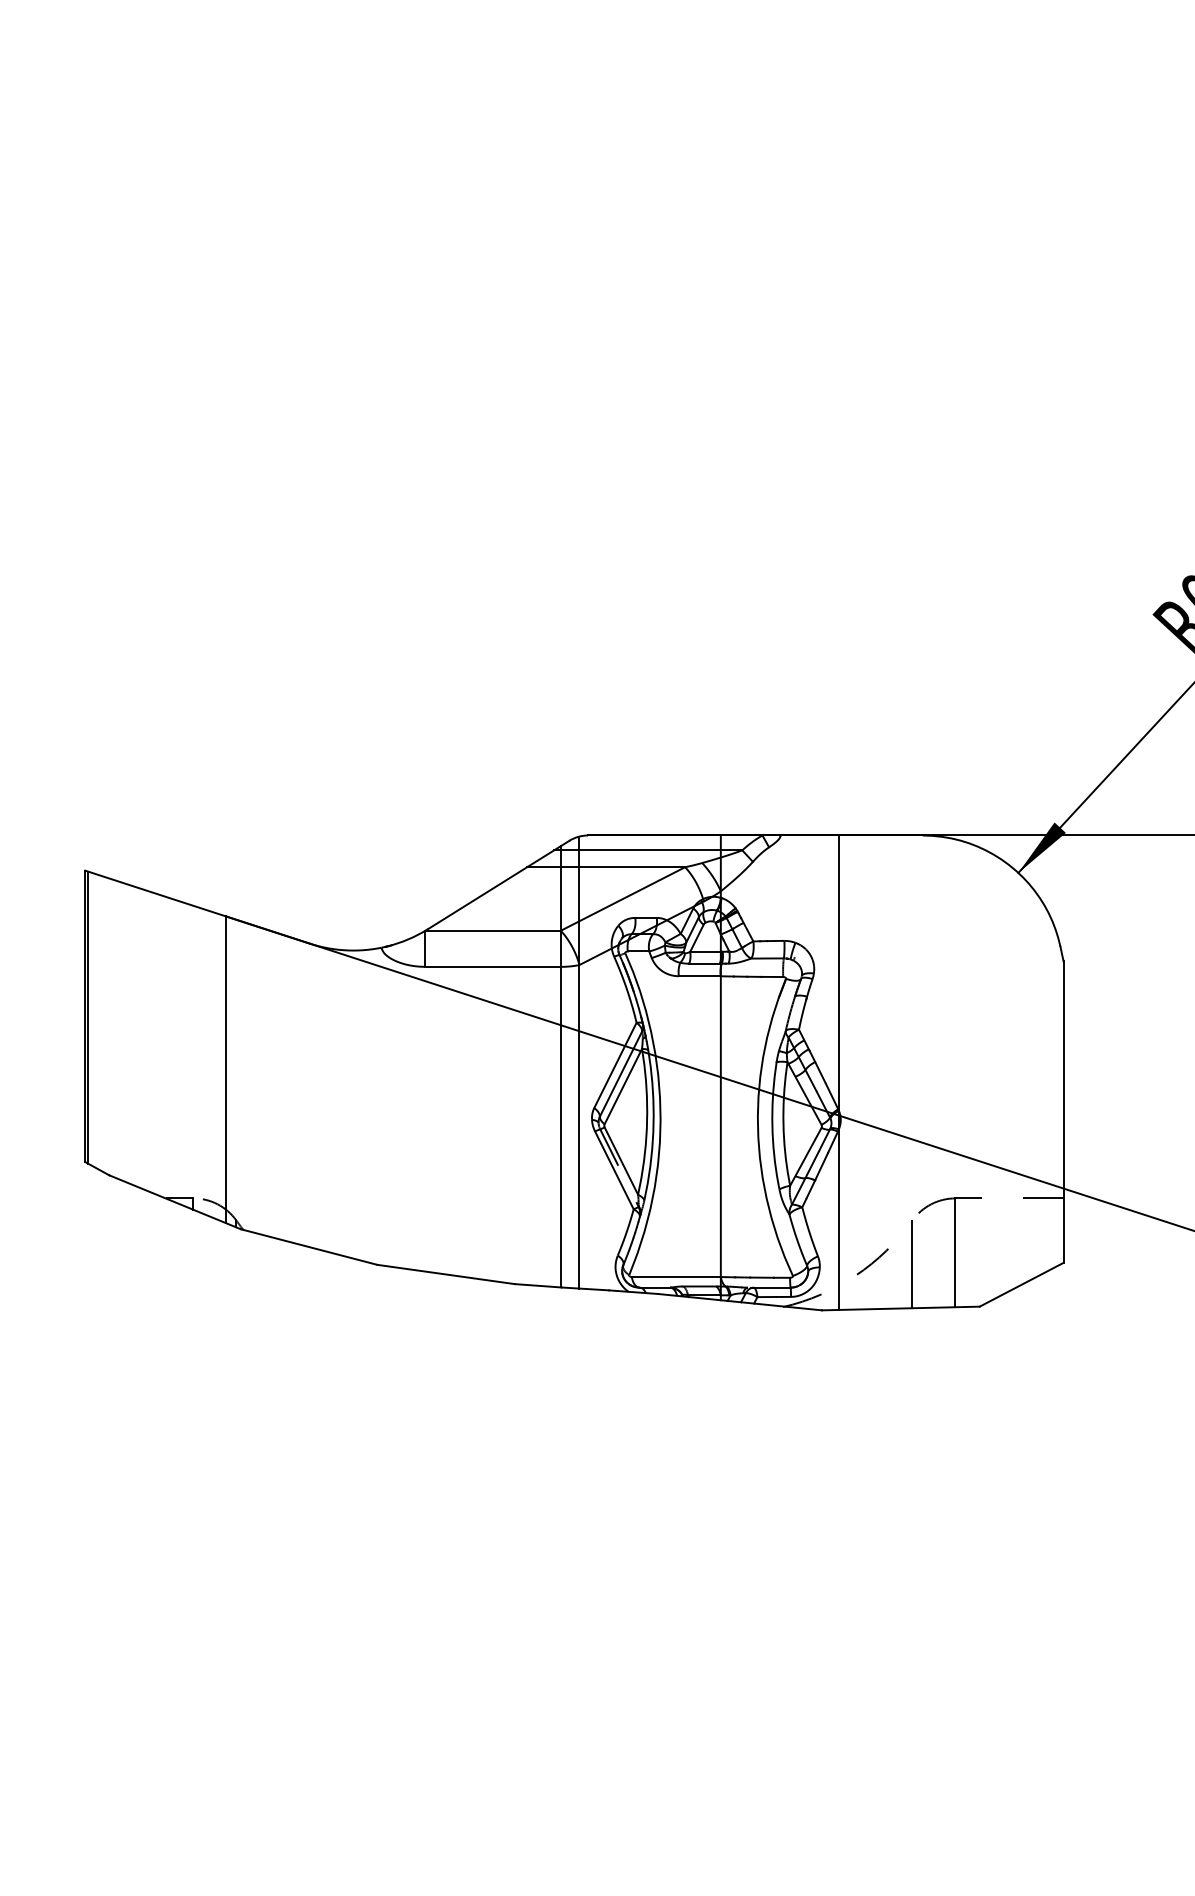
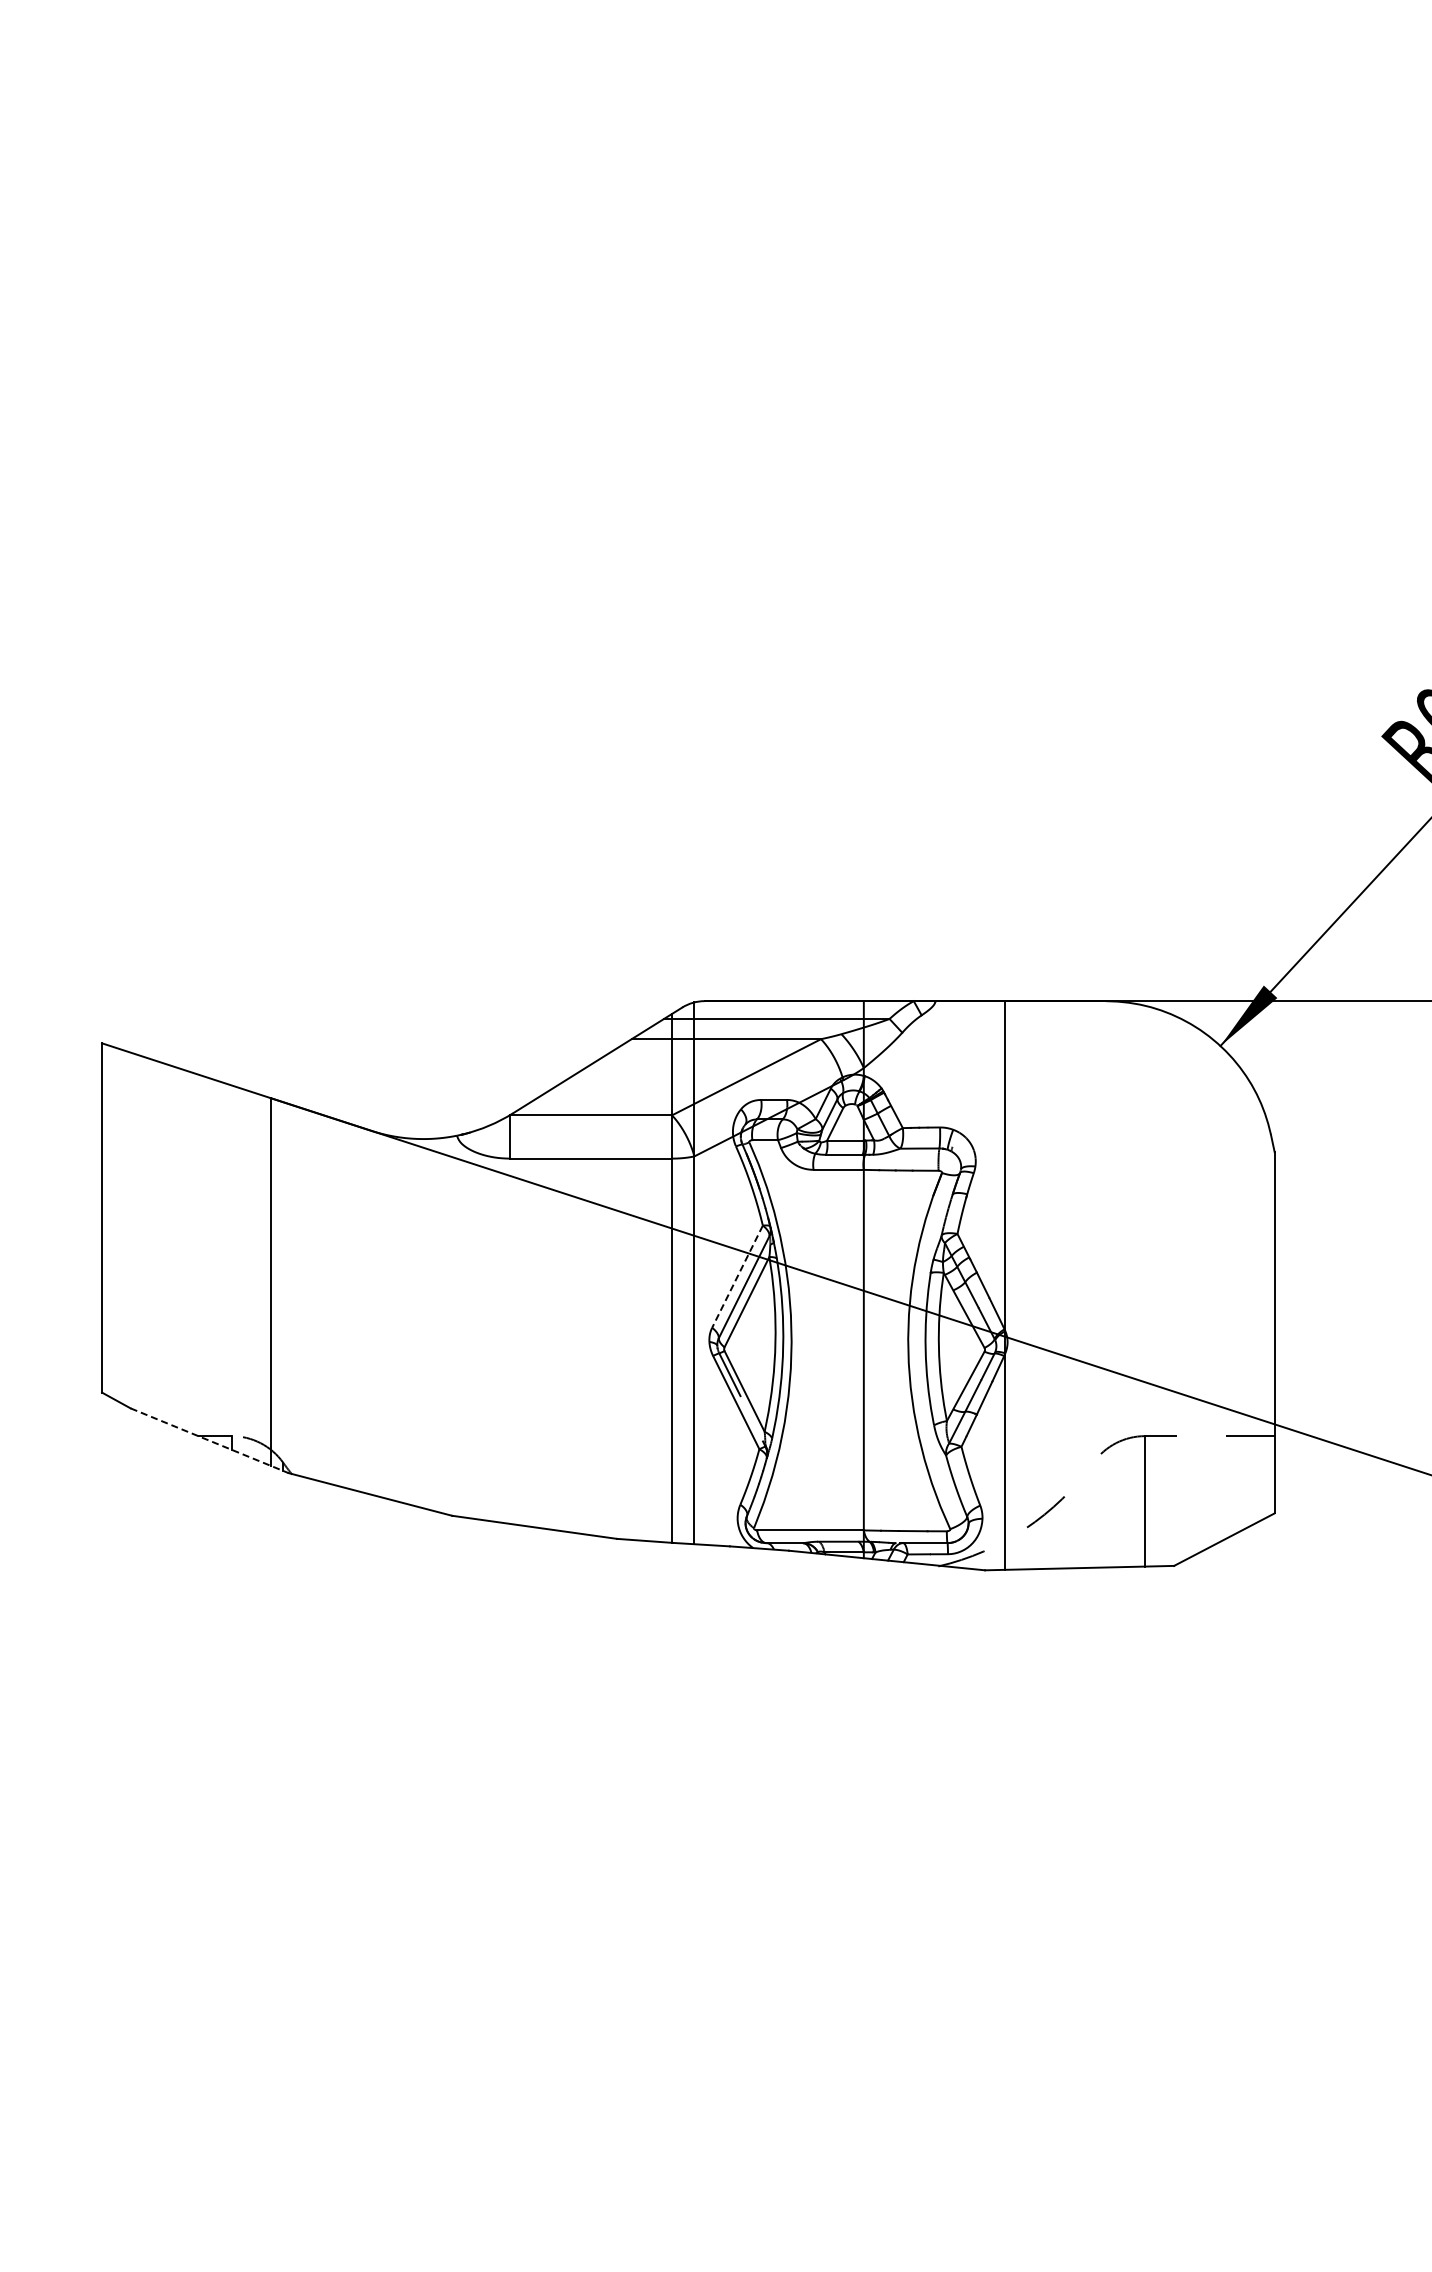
line: (88, 1017) -> (105, 1219), removed
line: (615, 1066) -> (737, 1277), solid -> dashed
line: (175, 1202) -> (210, 1440), solid -> dashed
line: (912, 1263) -> (1093, 1514), removed

